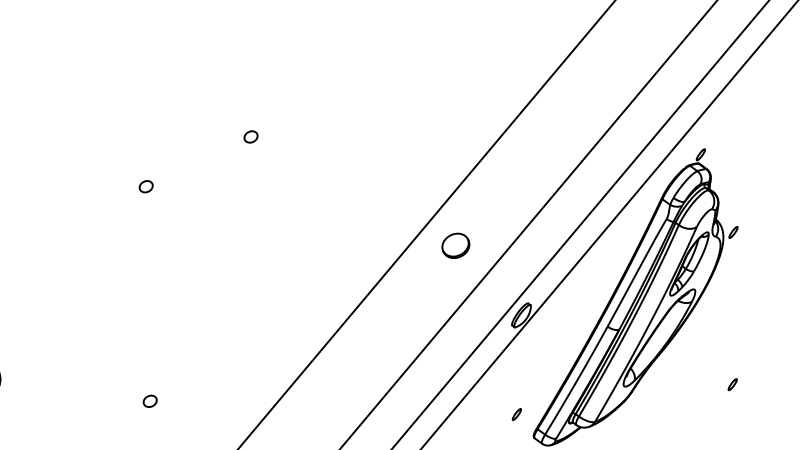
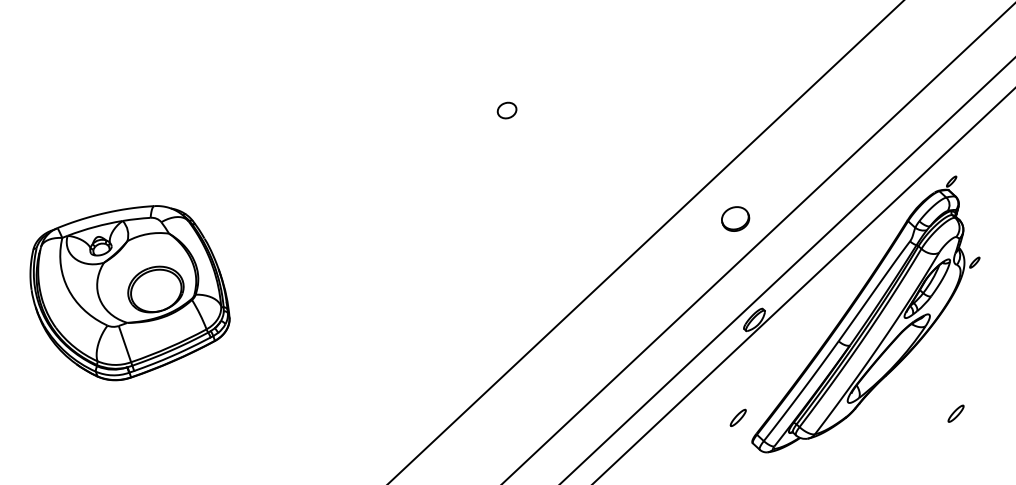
part: (250, 136) -> (506, 110), size x1.4
part: (145, 186) -> (396, 147), removed
part: (455, 245) -> (735, 218), moved
part: (732, 384) -> (955, 413), size x1.6
part: (149, 400) -> (375, 360), removed
part: (516, 414) -> (737, 417), size x1.6

